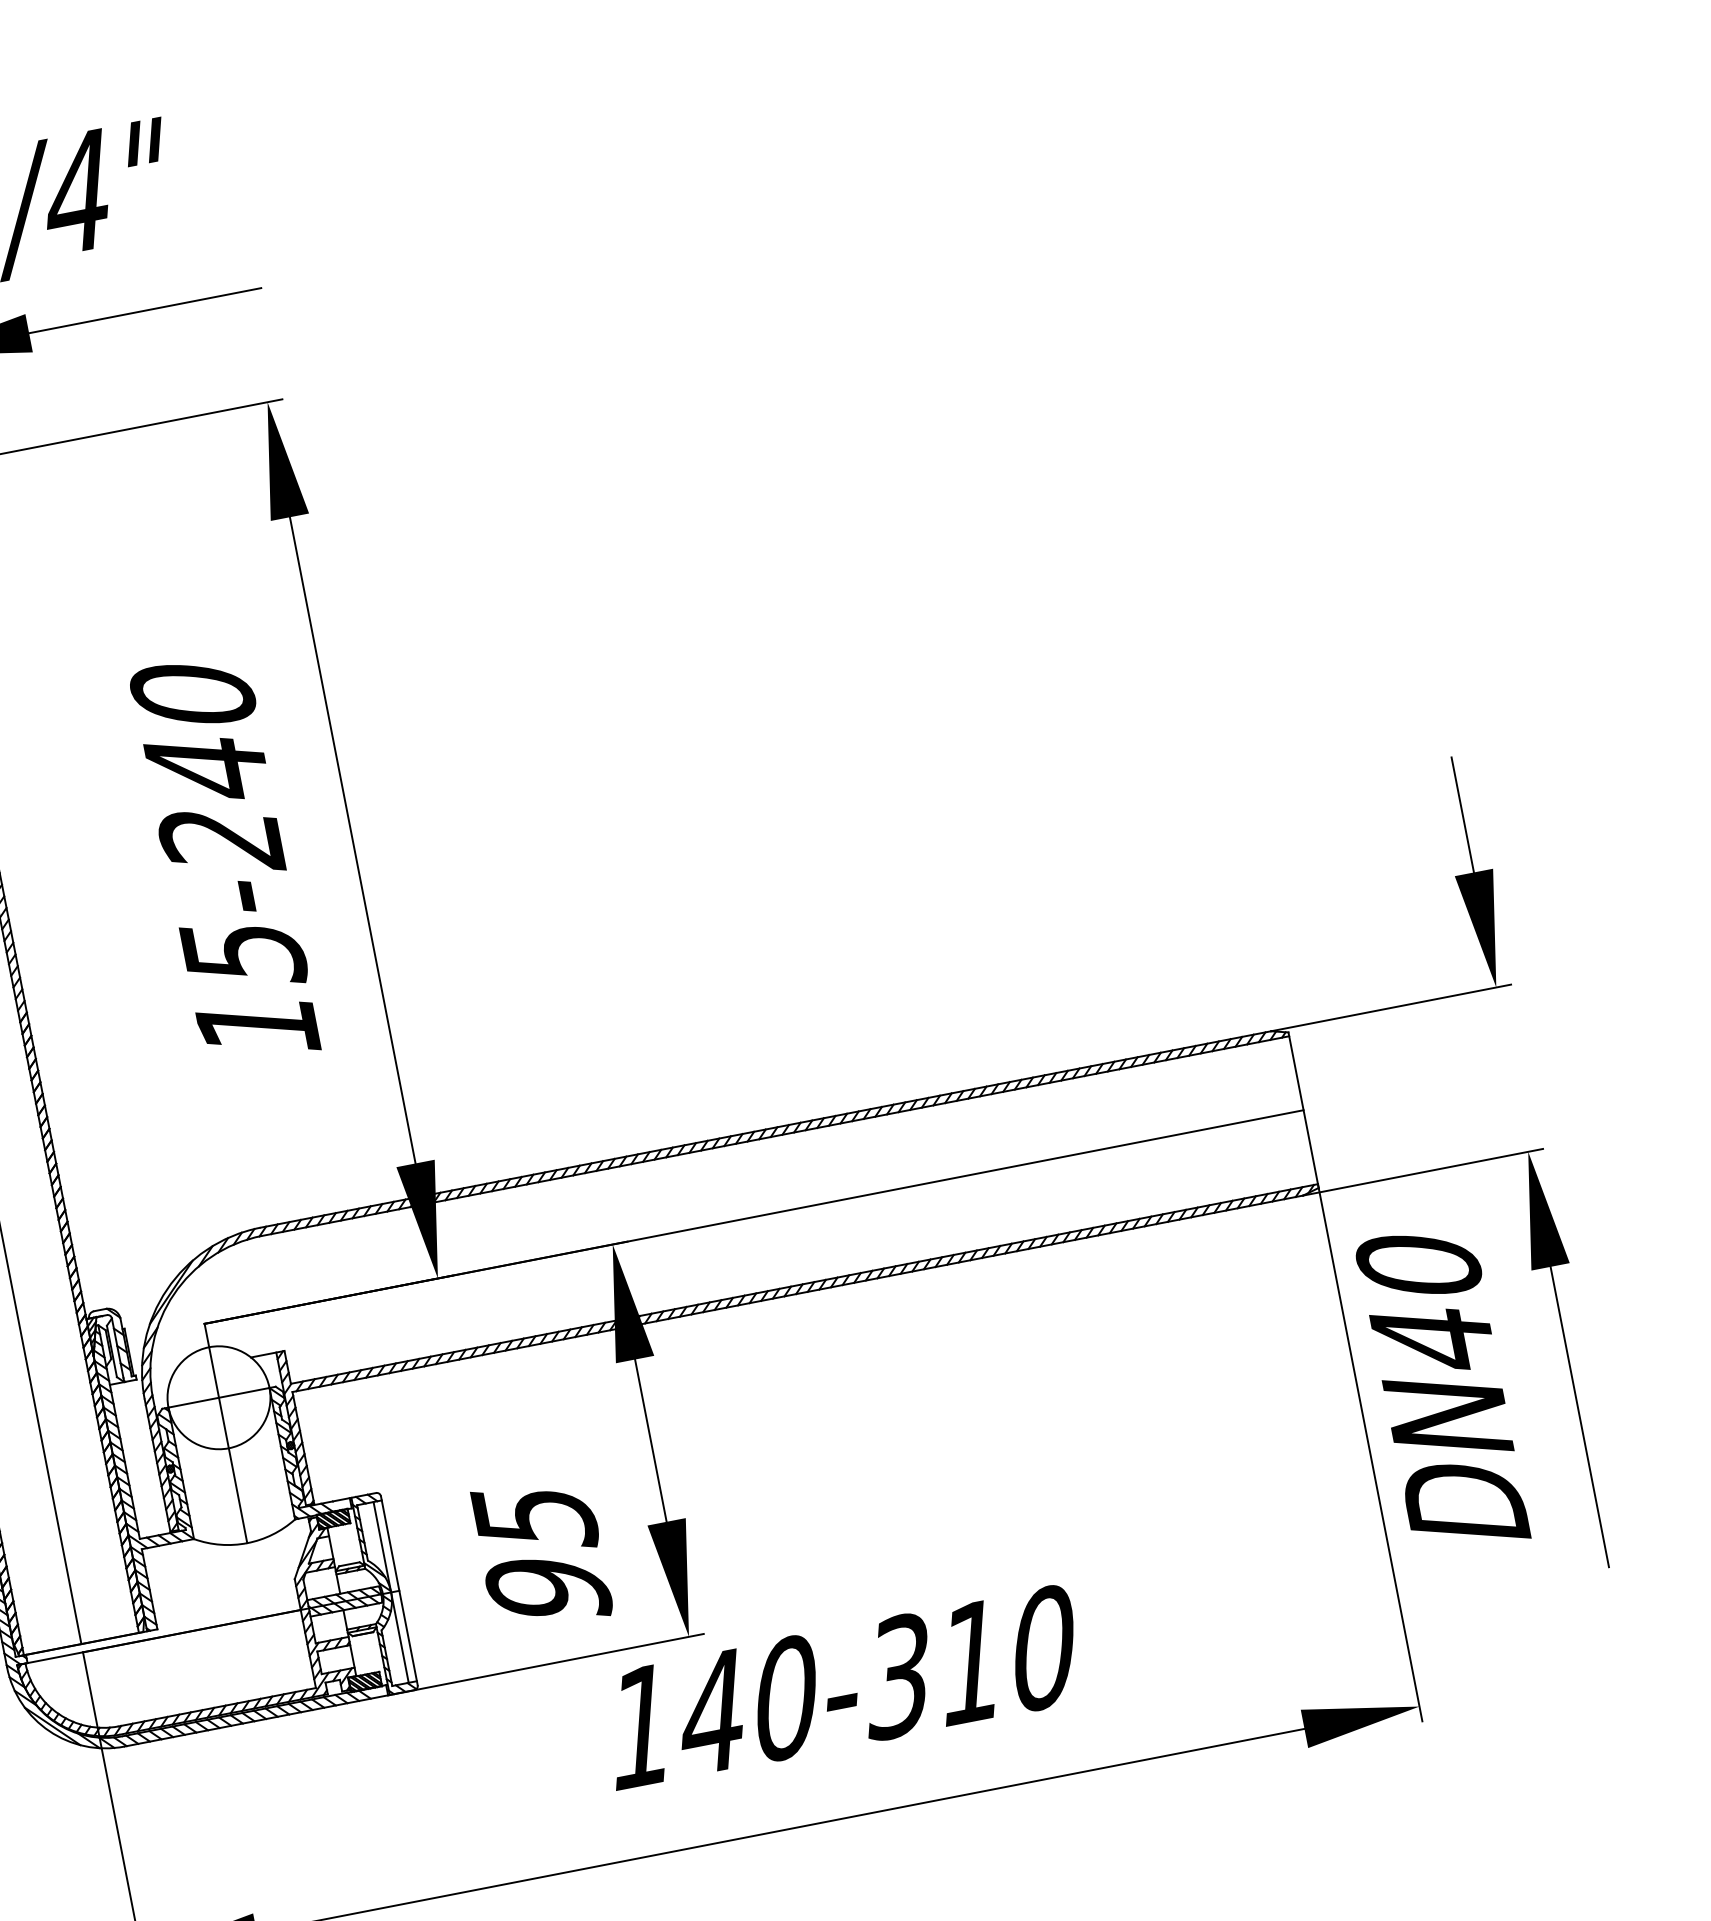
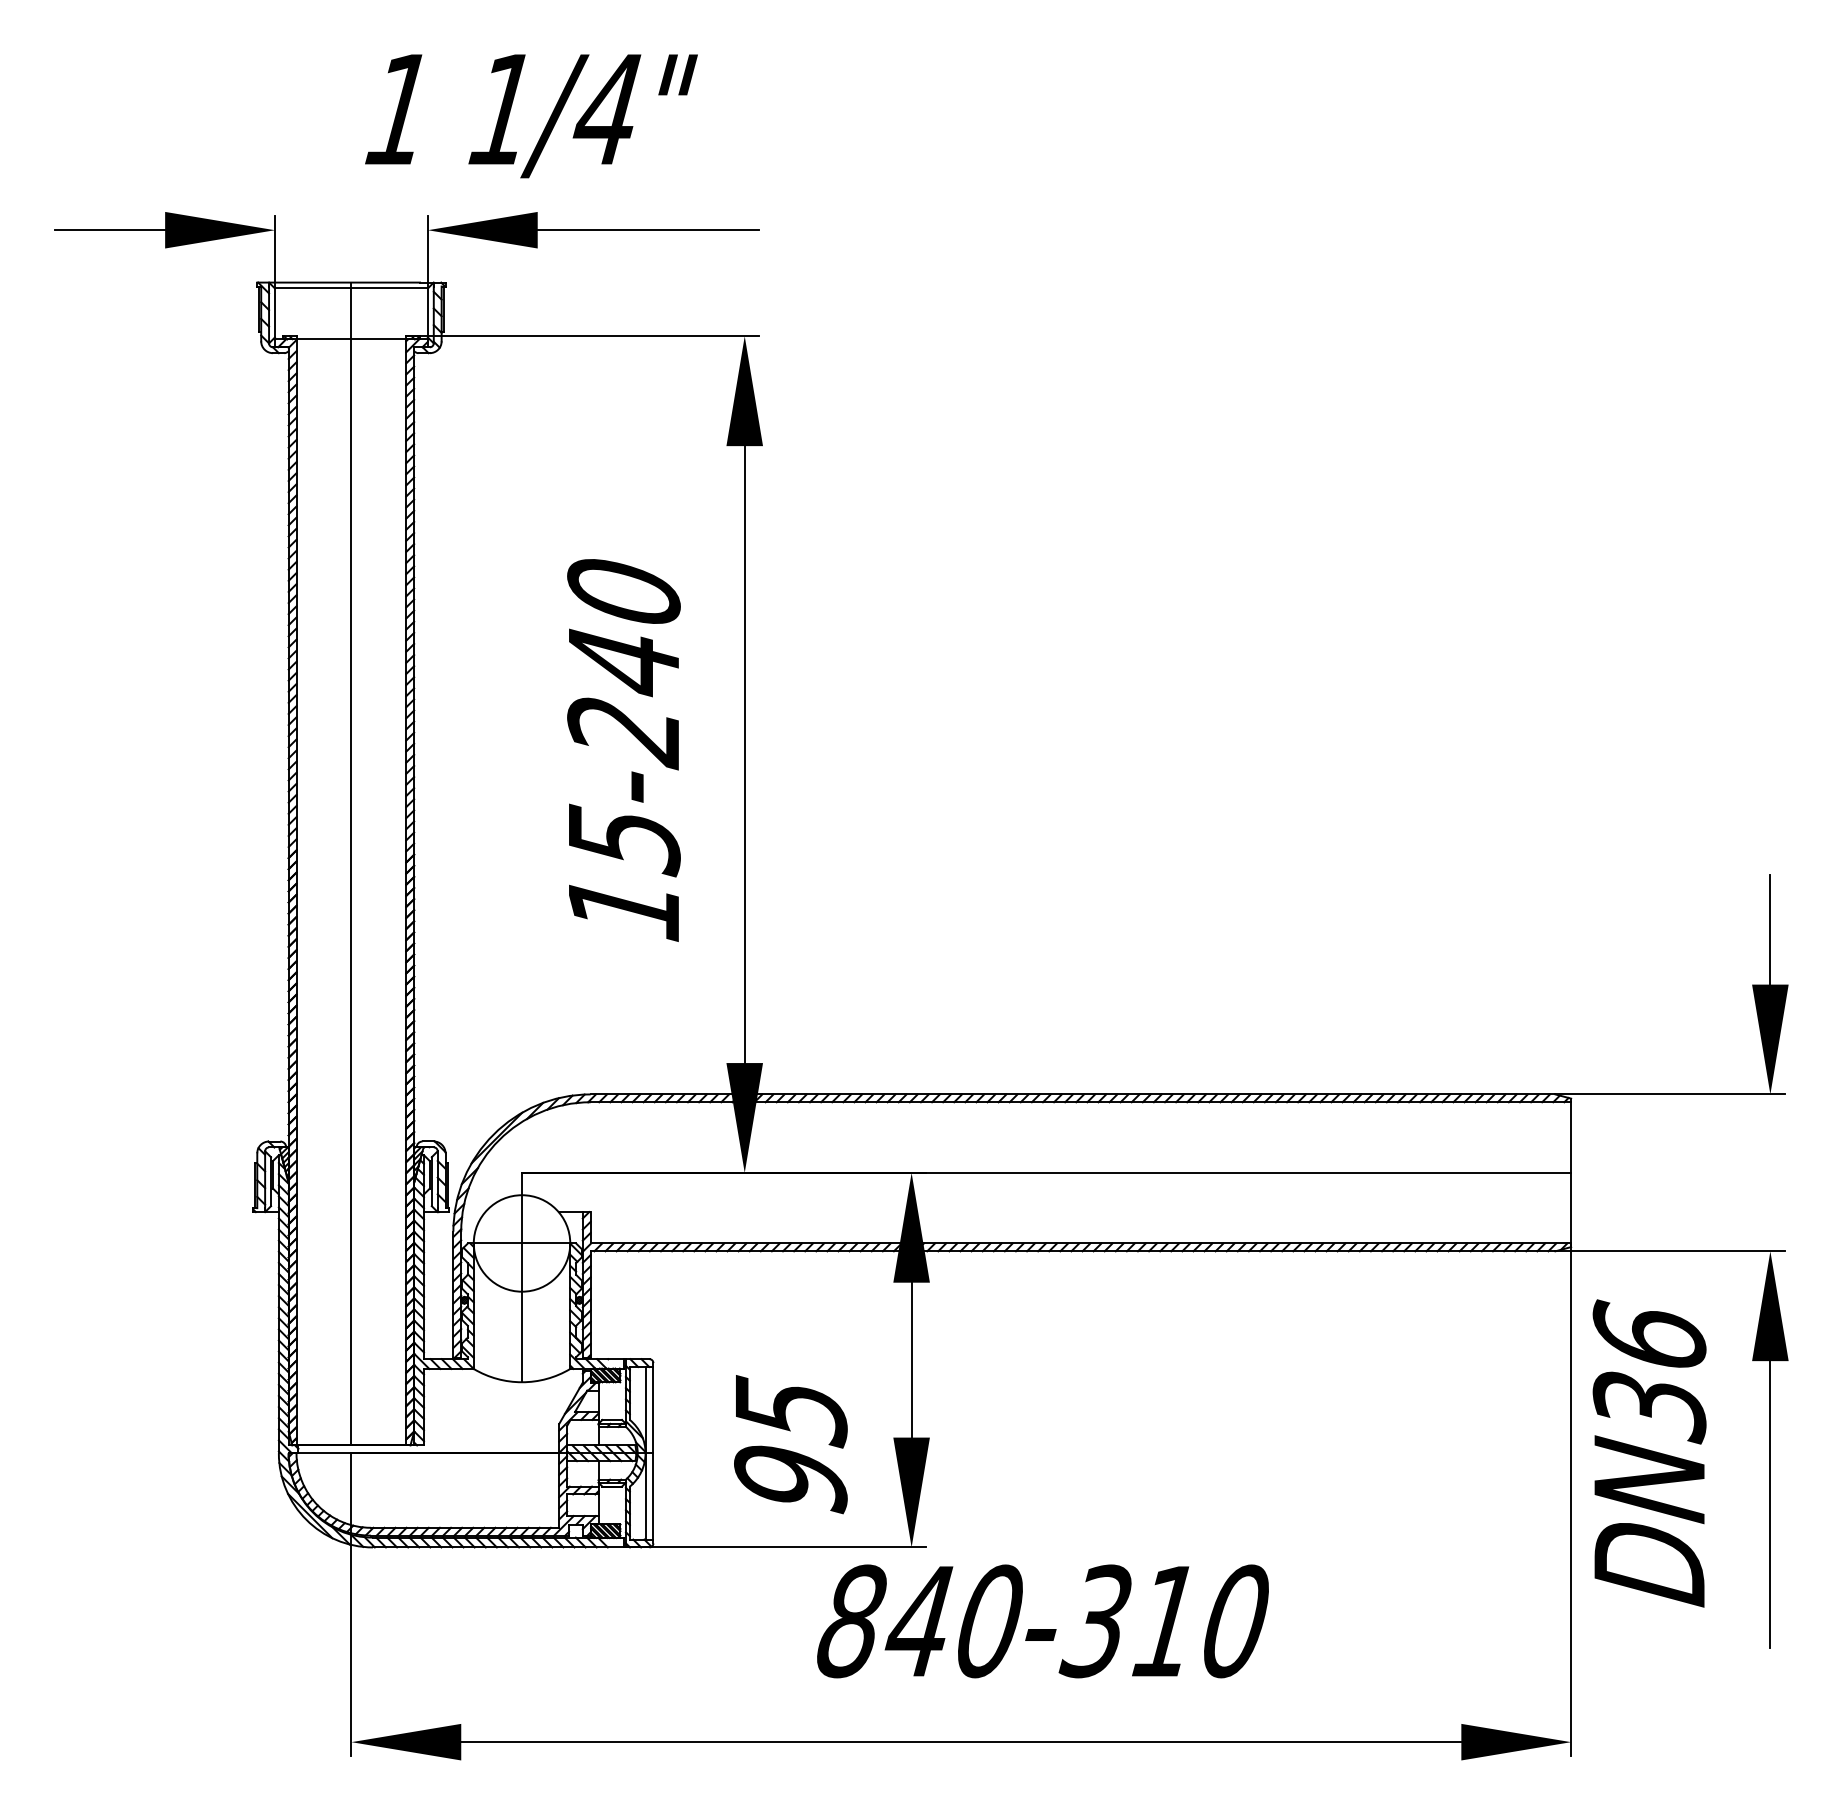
text: (1426, 1302) -> (1649, 1371), DN40 -> DN36
text: (641, 1726) -> (851, 1621), 140-310 -> 840-310

